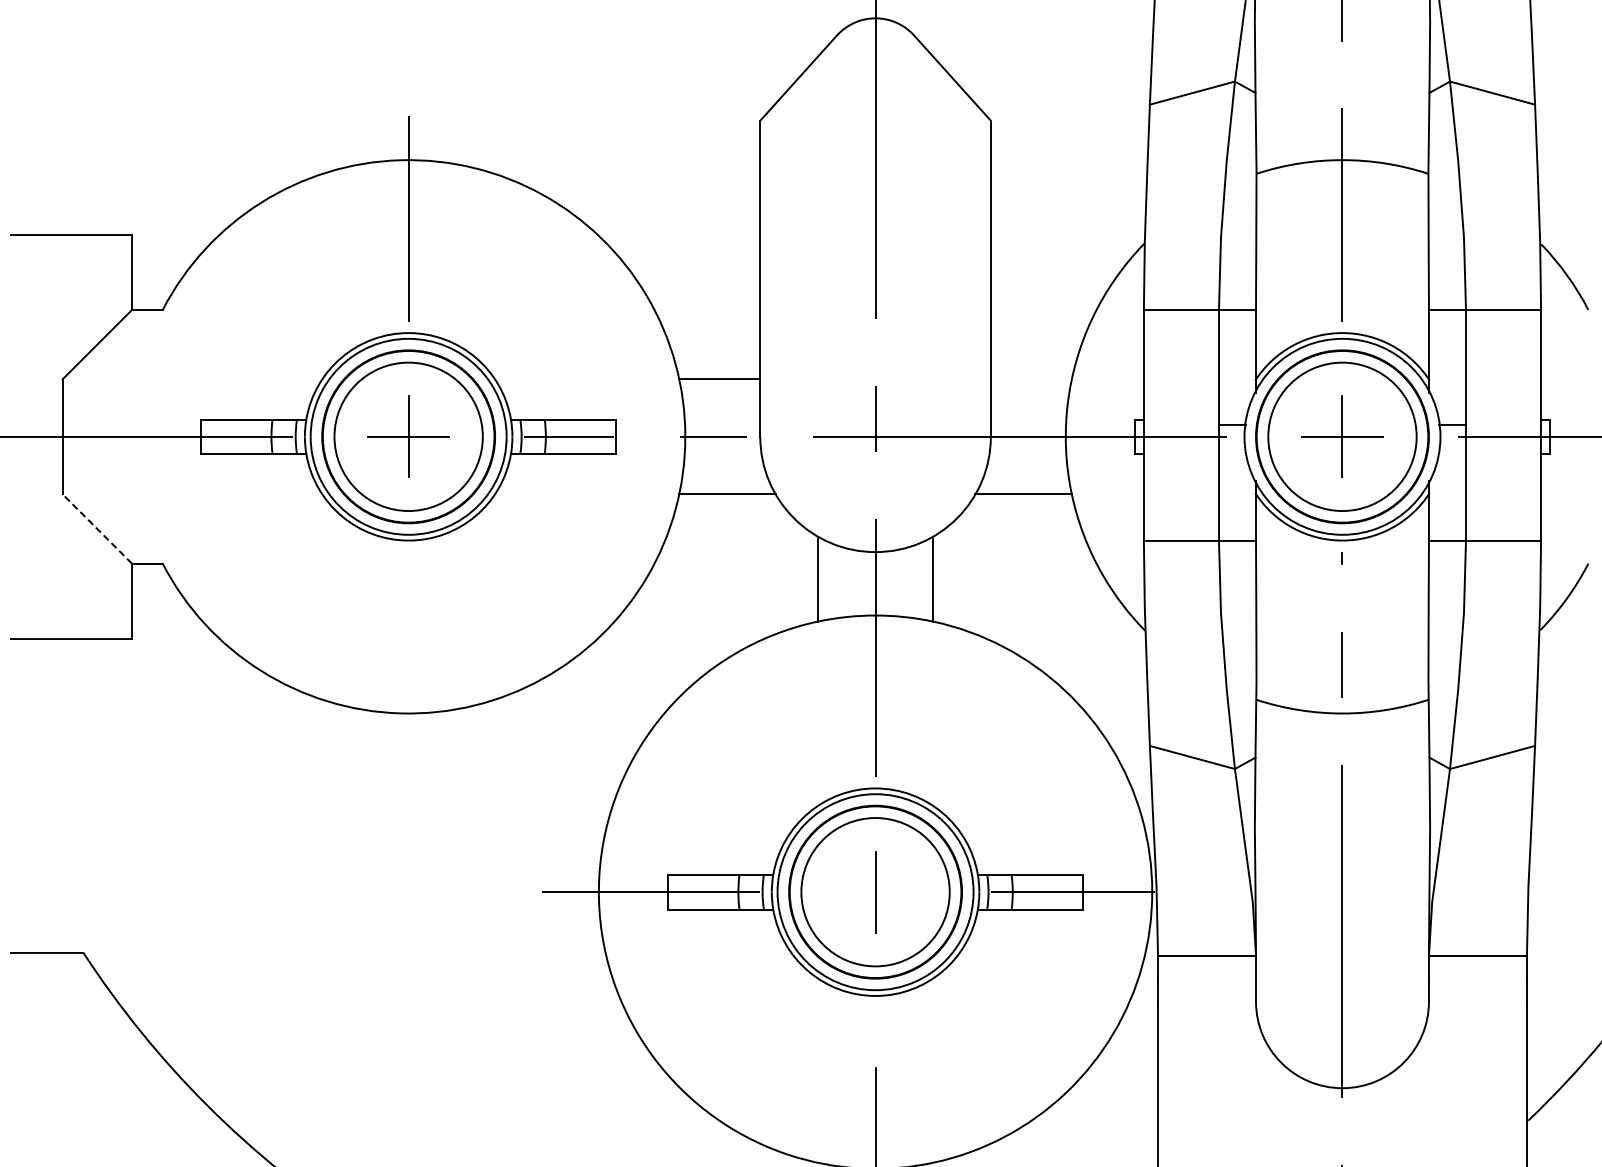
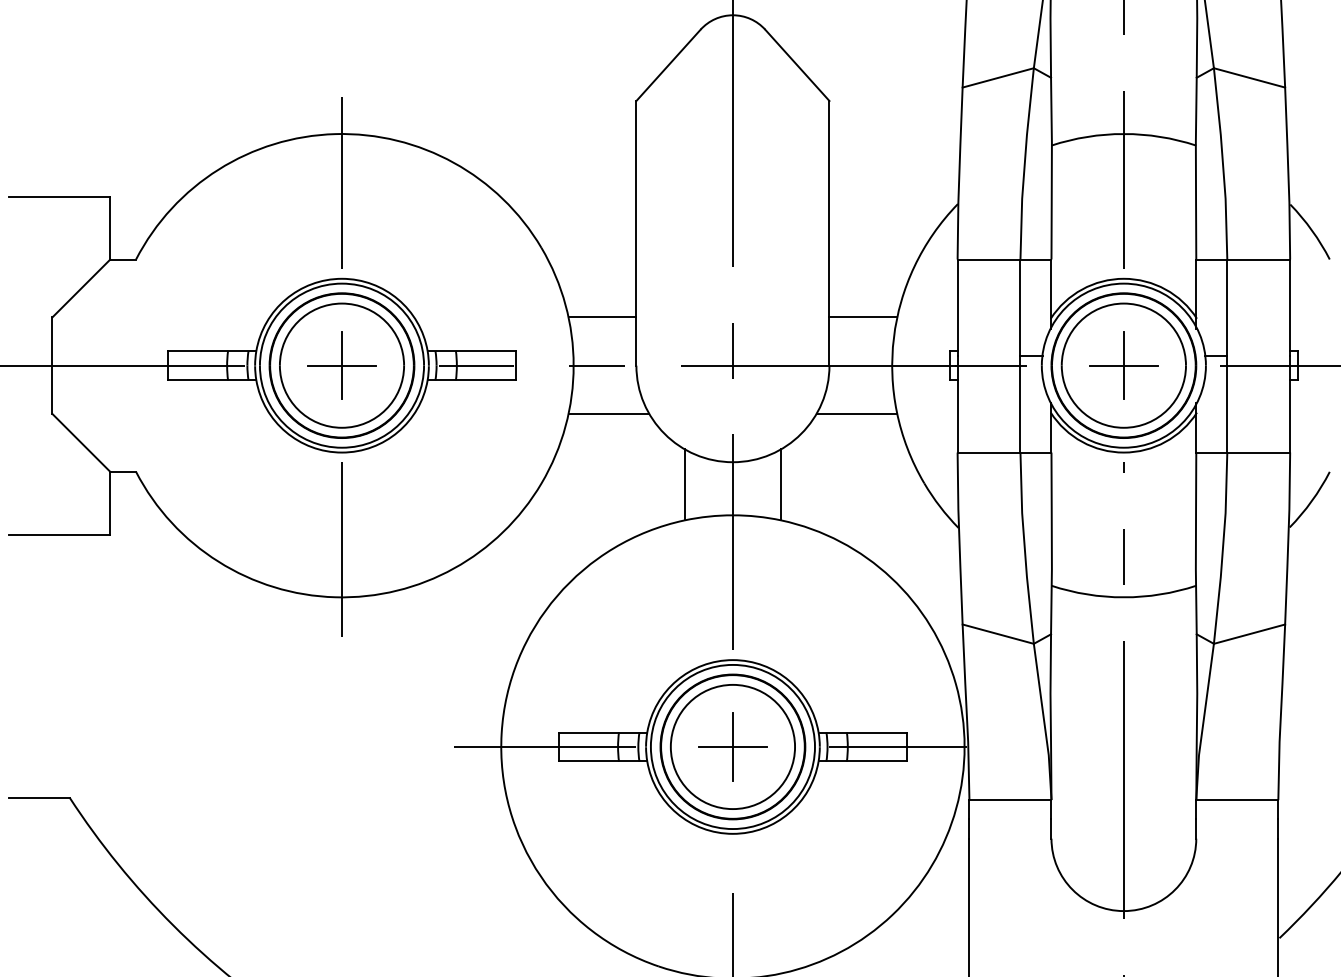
line: (1030, 379) -> (862, 317), added
line: (97, 529) -> (81, 443), dashed -> solid
line: (408, 656) -> (341, 549), added
line: (875, 892) -> (732, 747), added

